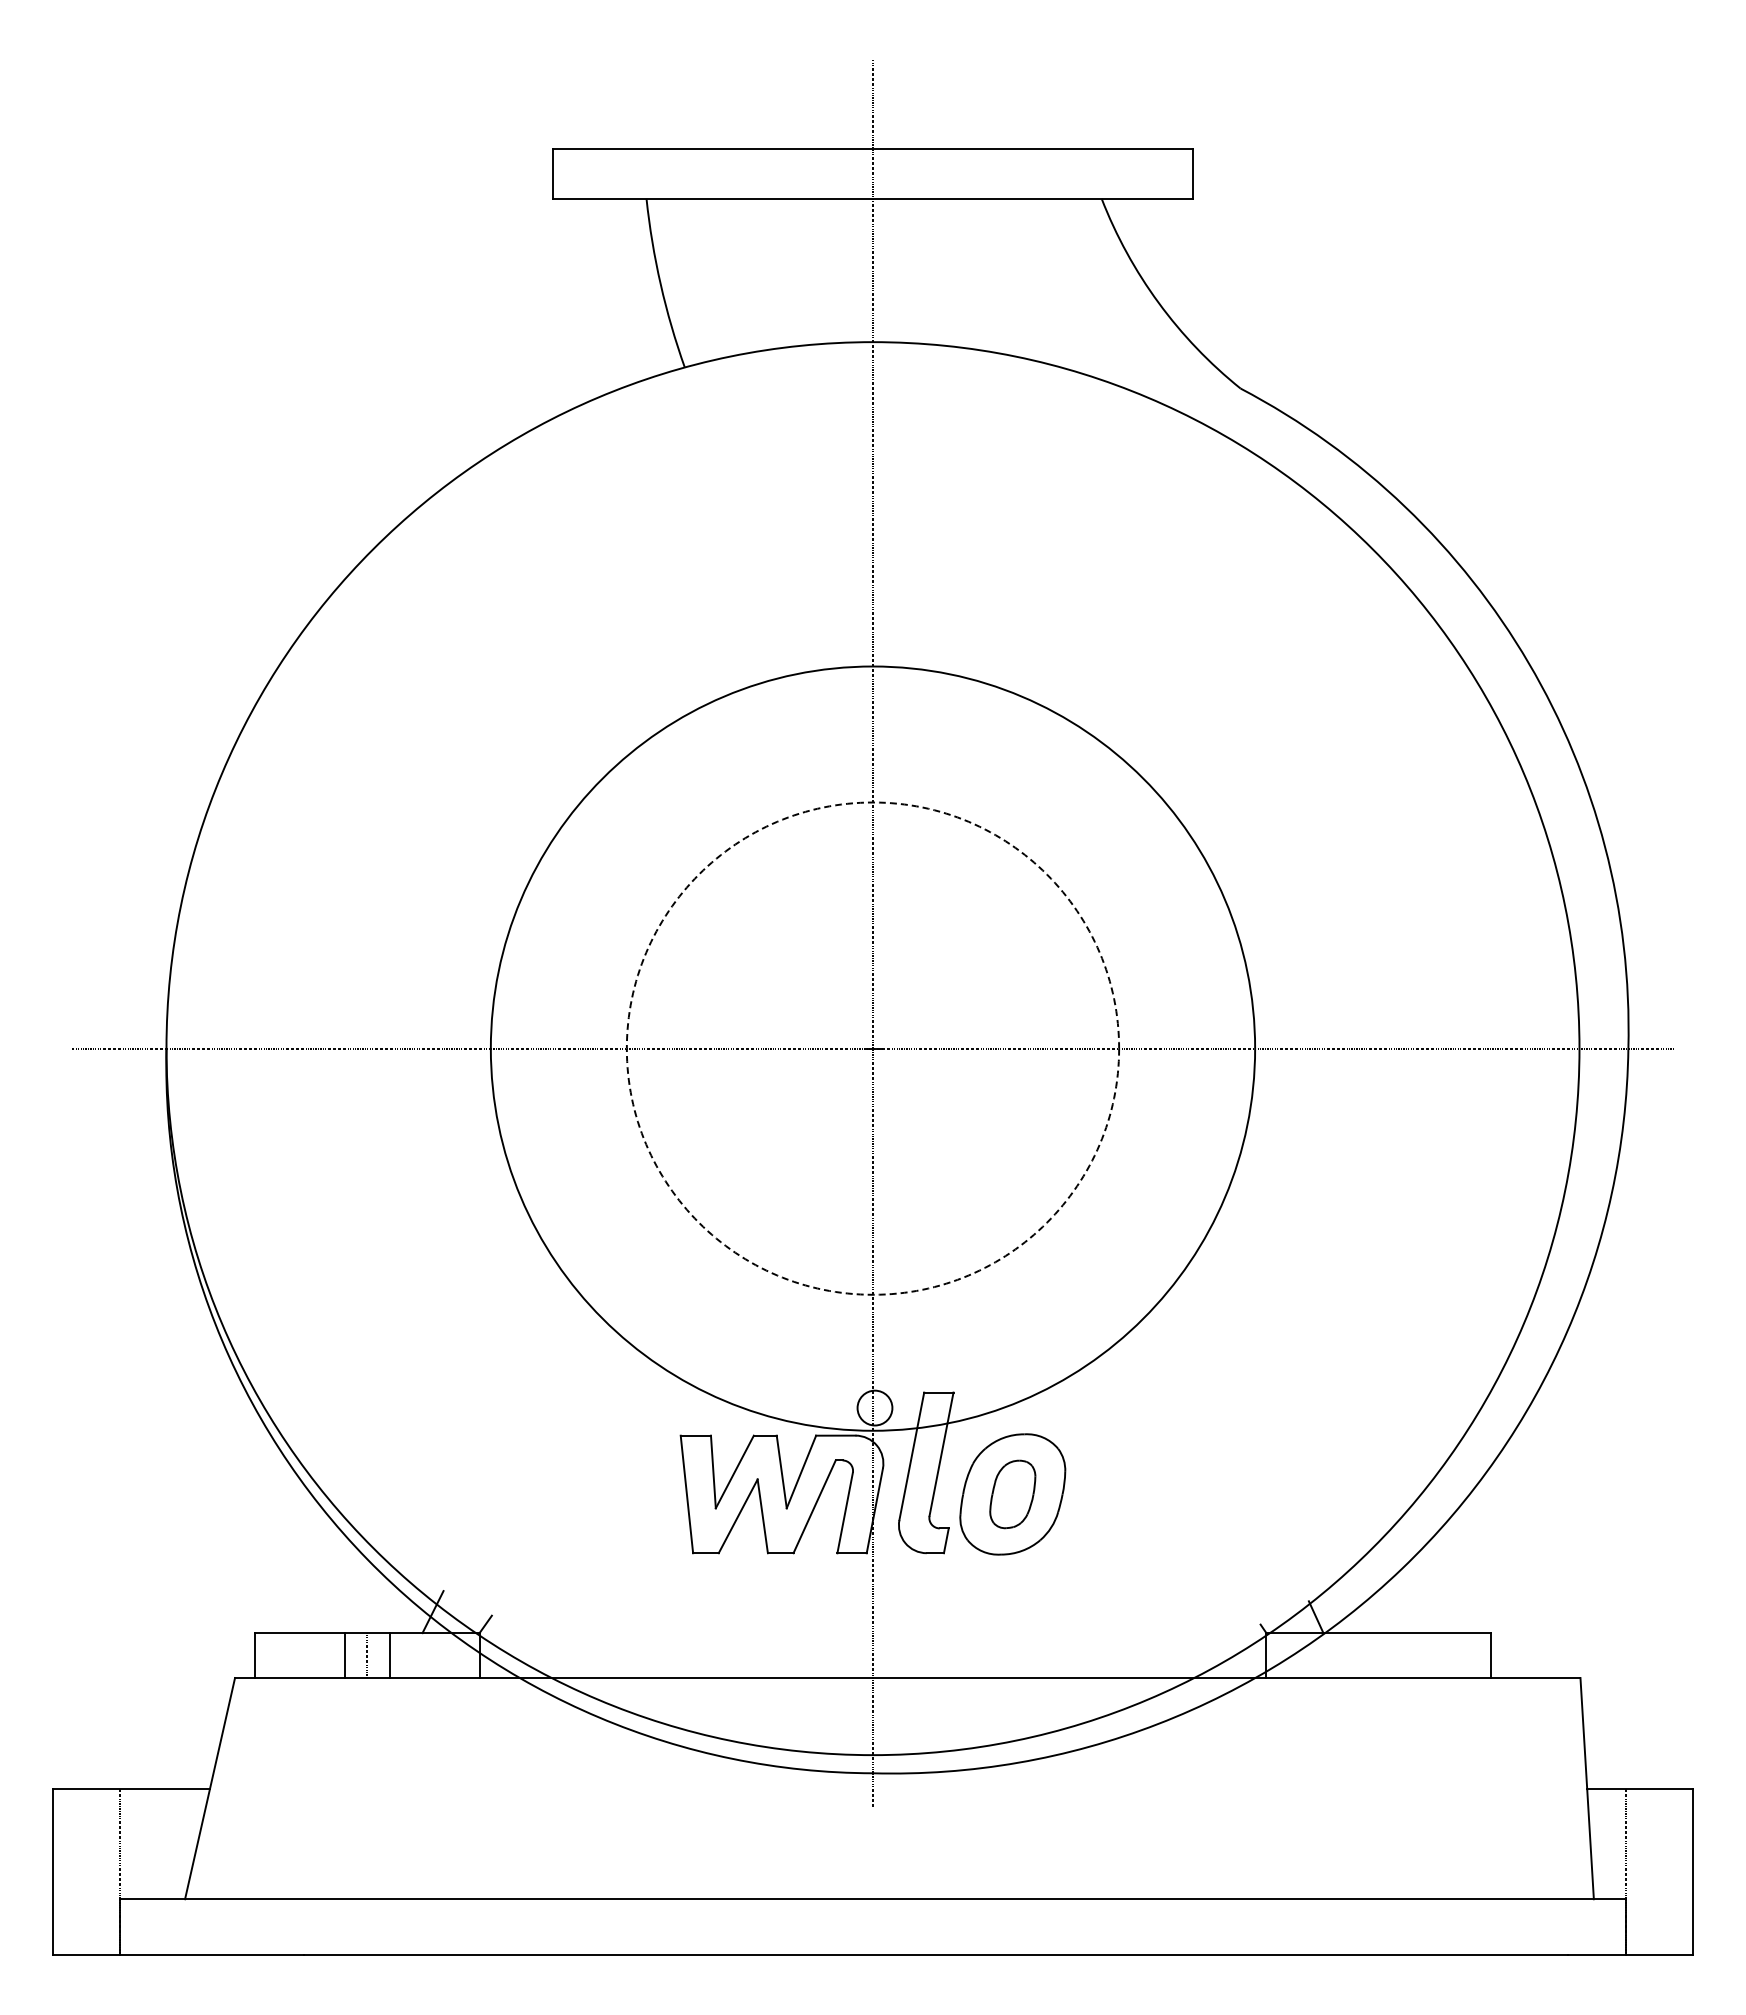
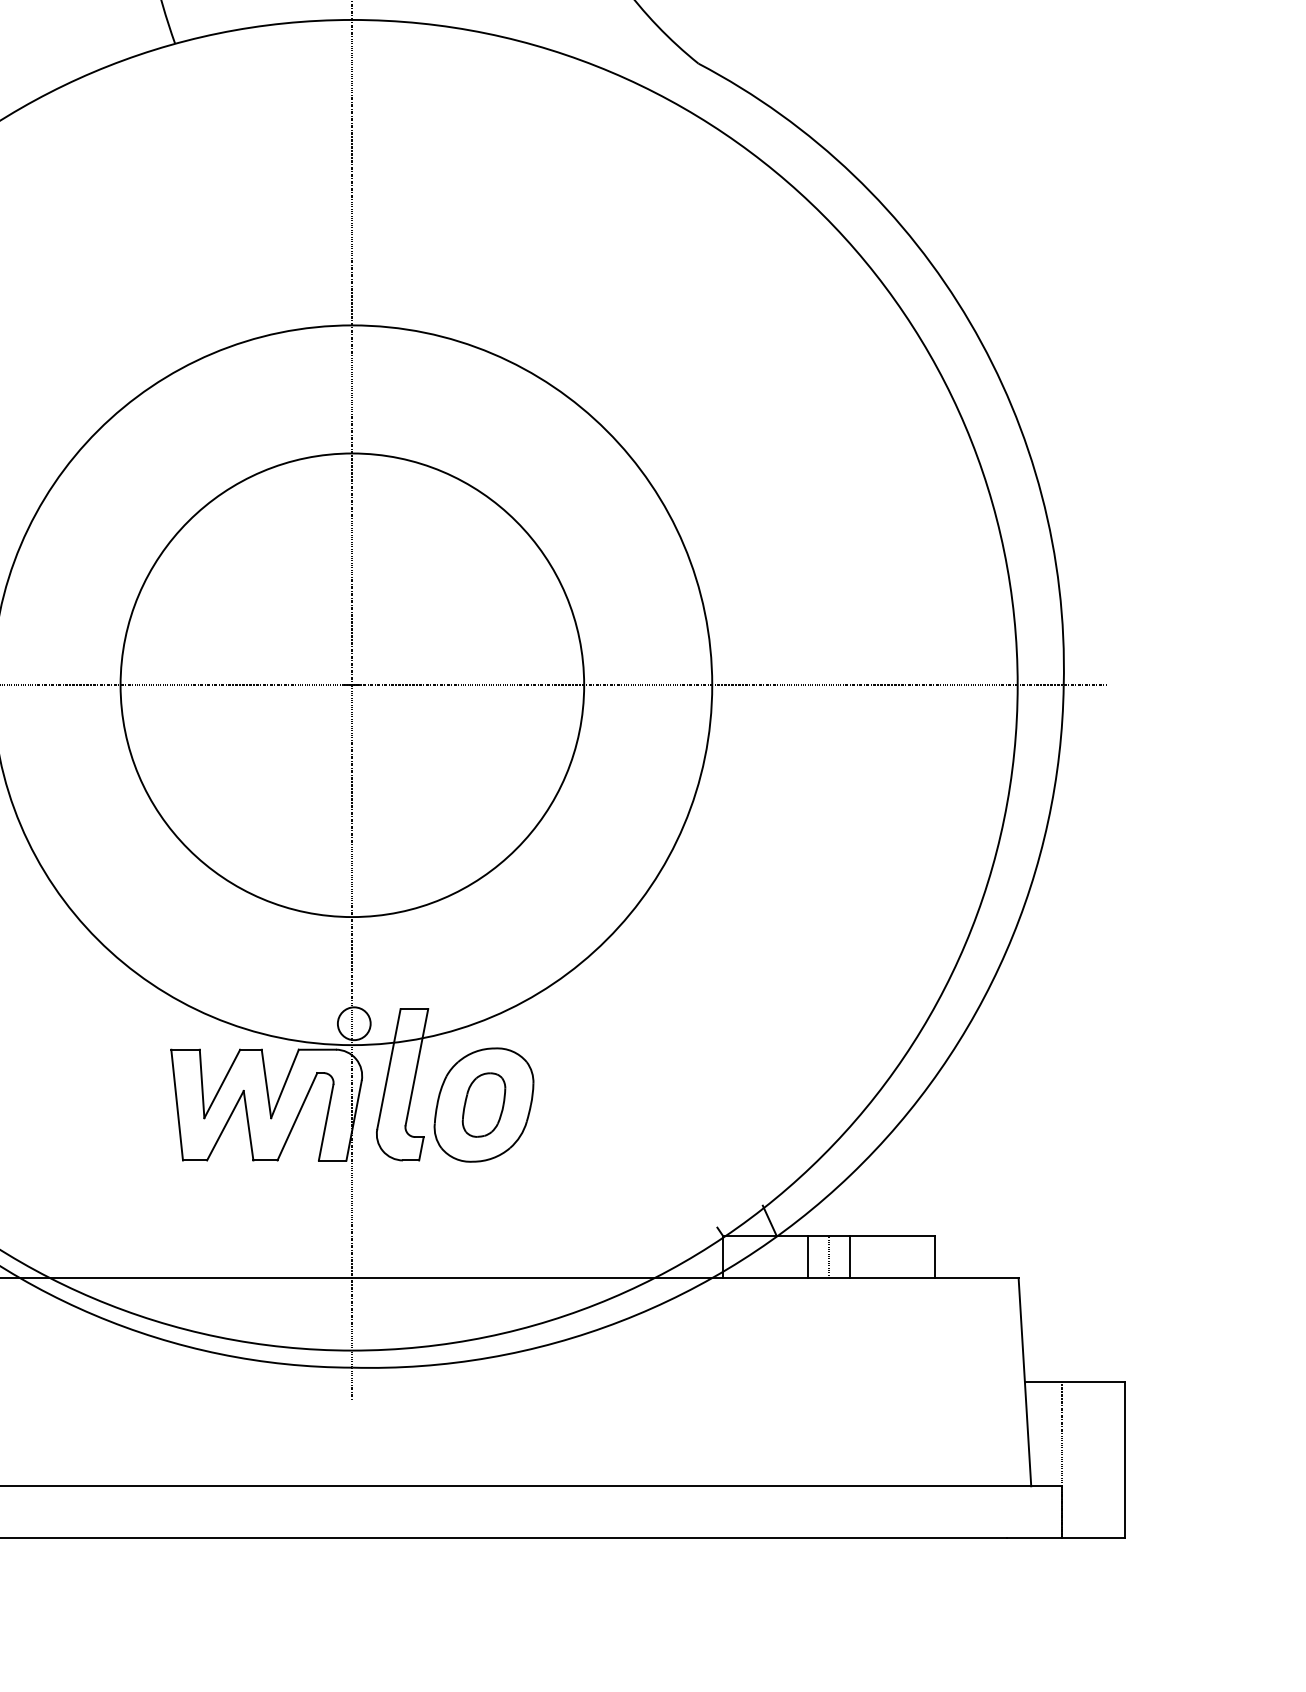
circle: (872, 1048) -> (351, 685), dashed -> solid
line: (1356, 1655) -> (807, 1256), added
line: (1378, 1655) -> (828, 1256), added
line: (1401, 1655) -> (850, 1256), added

